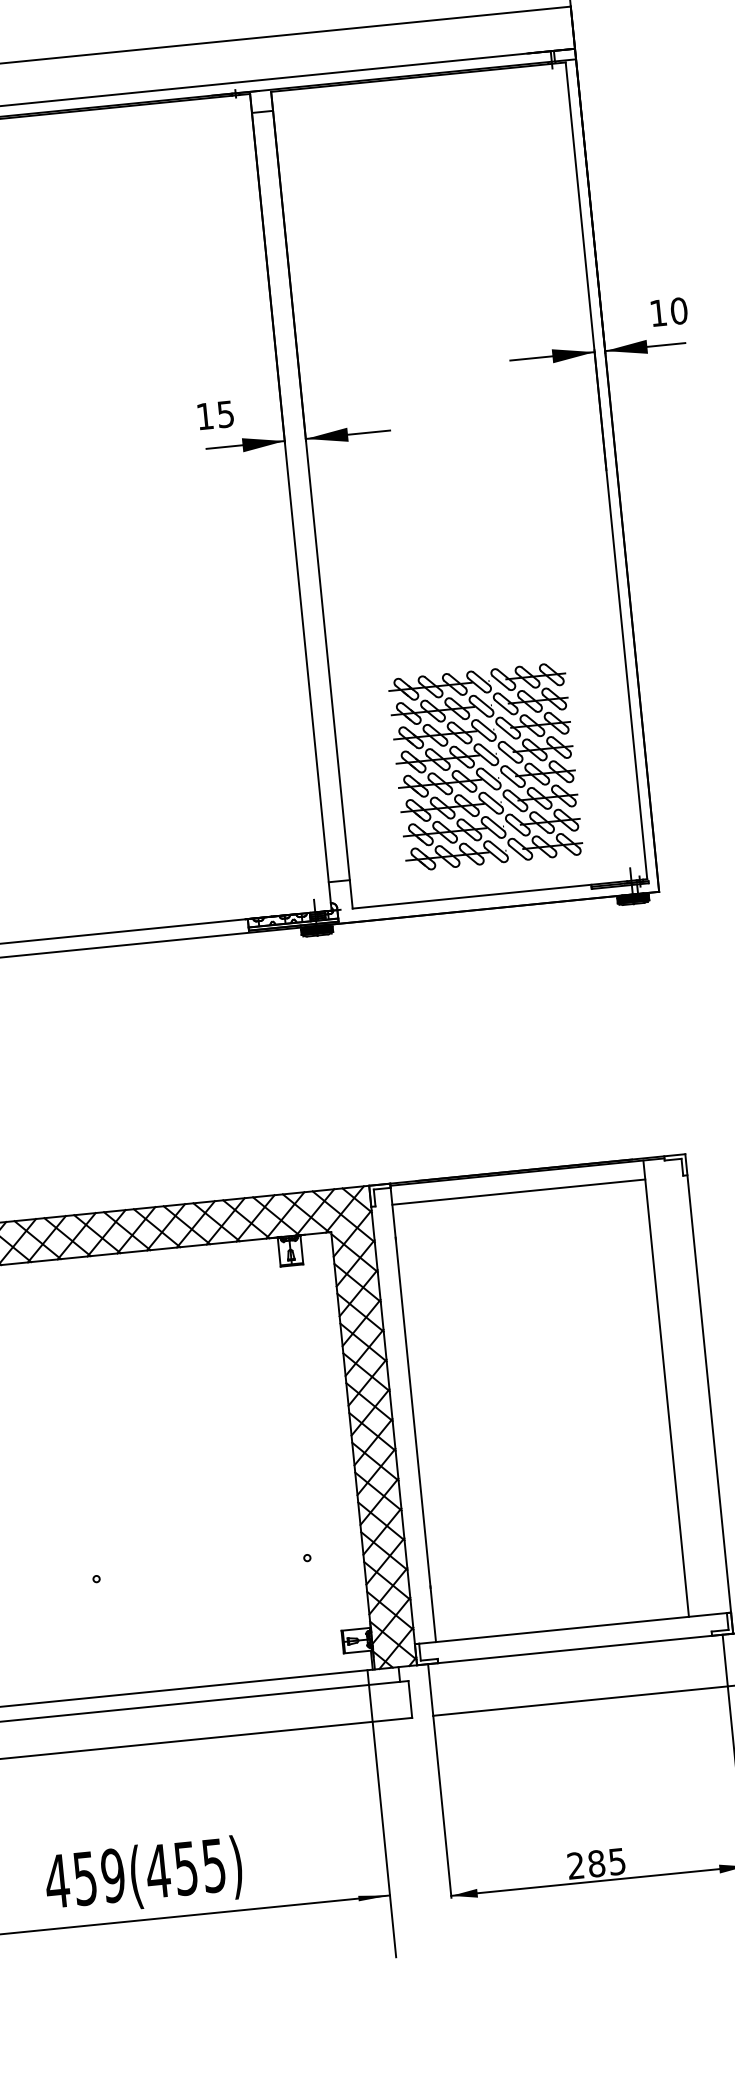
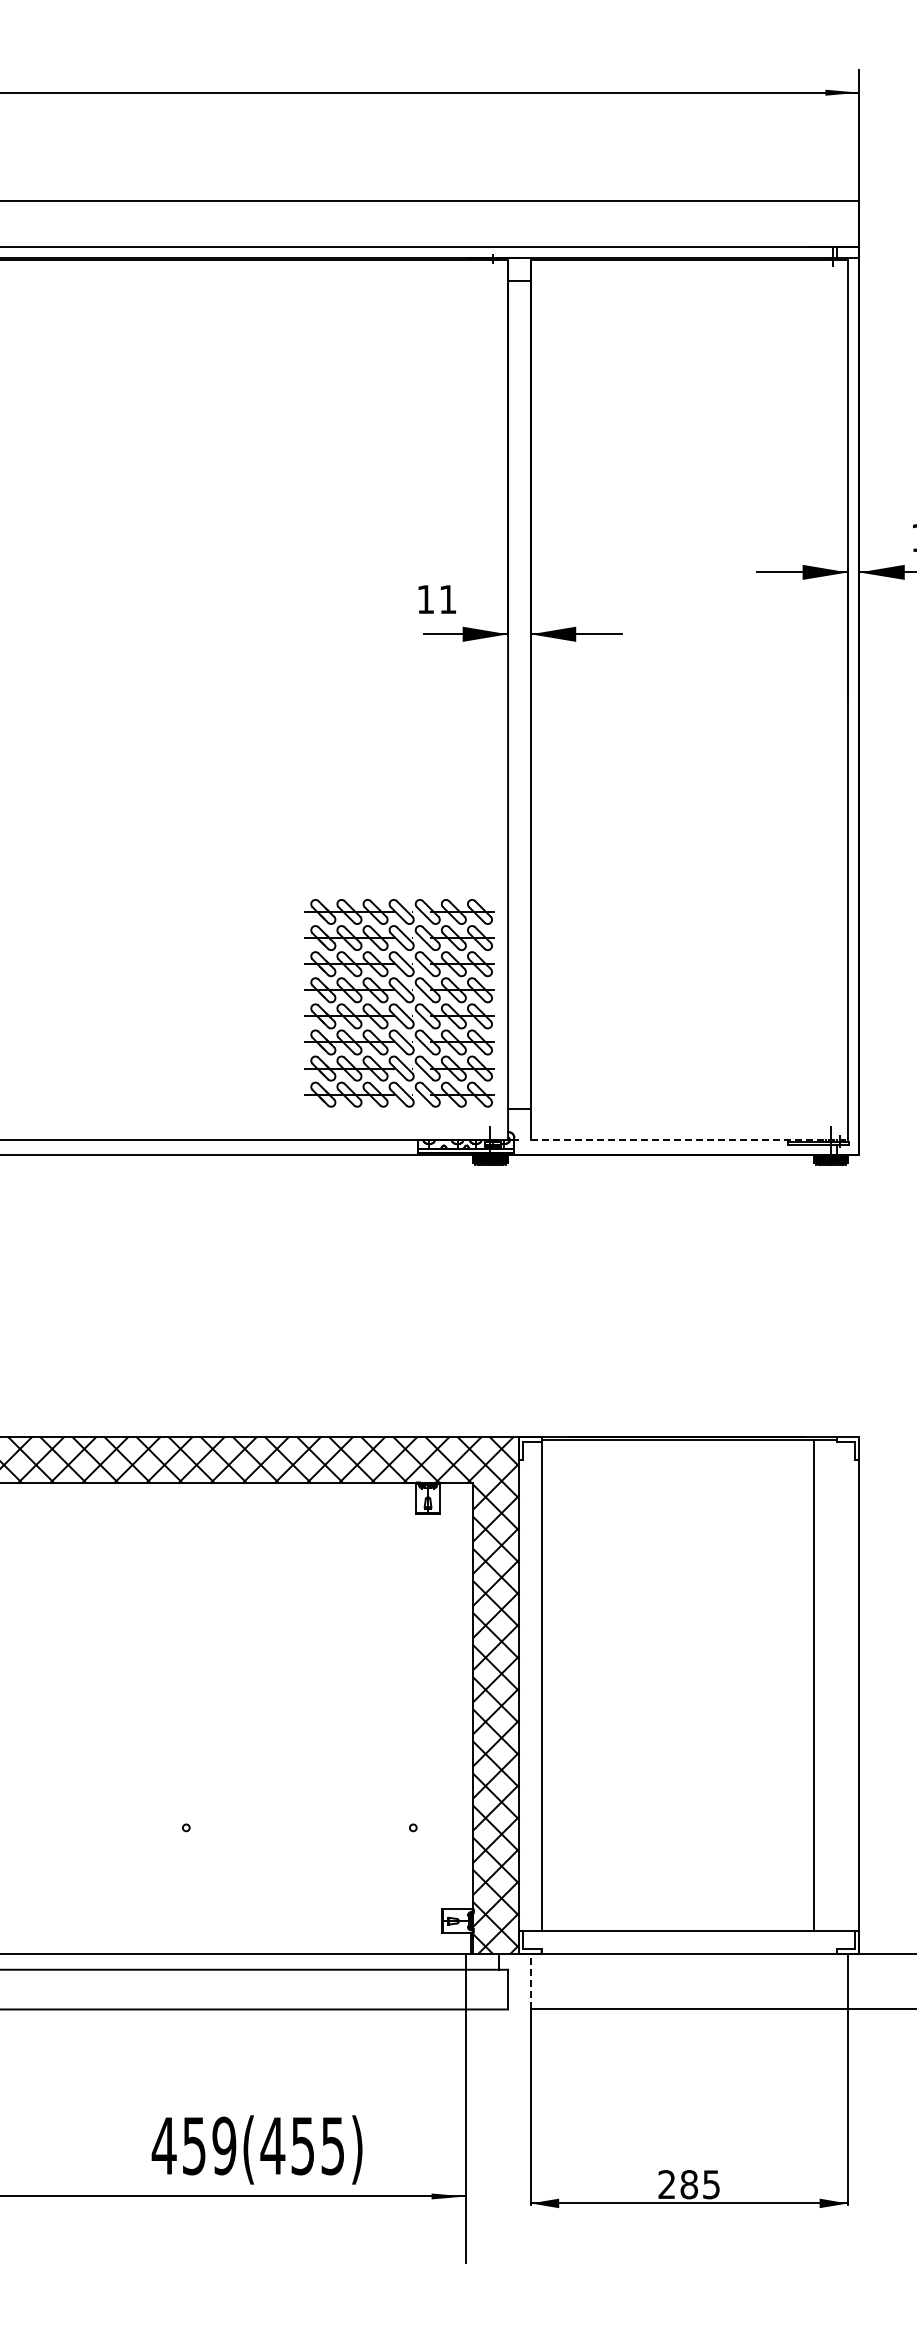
text: (225, 414) -> (447, 599), 15 -> 11
part: (485, 767) -> (399, 1003), moved
line: (500, 894) -> (689, 1140), solid -> dashed
line: (518, 1192) -> (677, 1460), removed
line: (430, 1689) -> (530, 1981), solid -> dashed
text: (143, 1876) -> (256, 2149), moved

